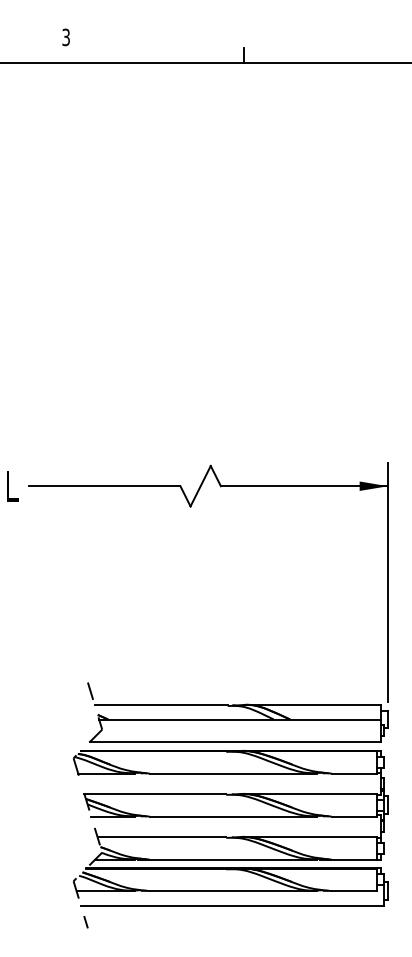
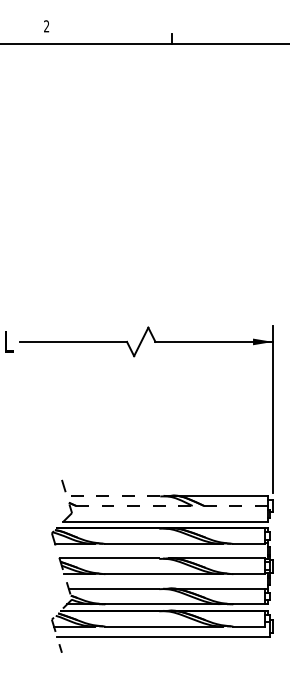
text: (65, 37) -> (46, 26), 3 -> 2
line: (161, 704) -> (113, 495), solid -> dashed
line: (239, 718) -> (168, 505), solid -> dashed

